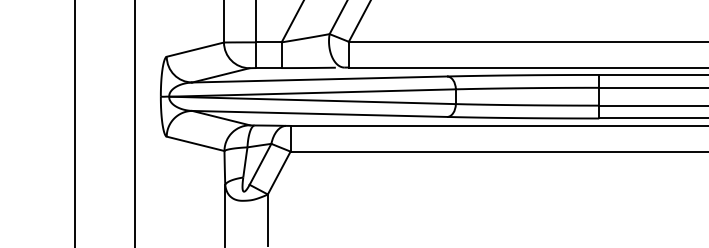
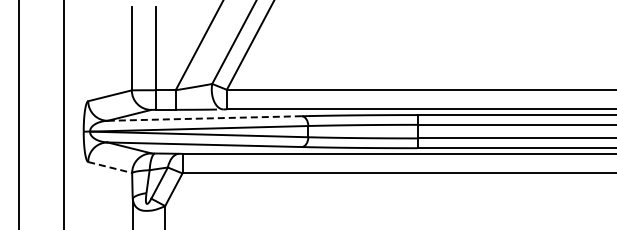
line: (319, 79) -> (204, 118), solid -> dashed
line: (196, 143) -> (110, 167), solid -> dashed

